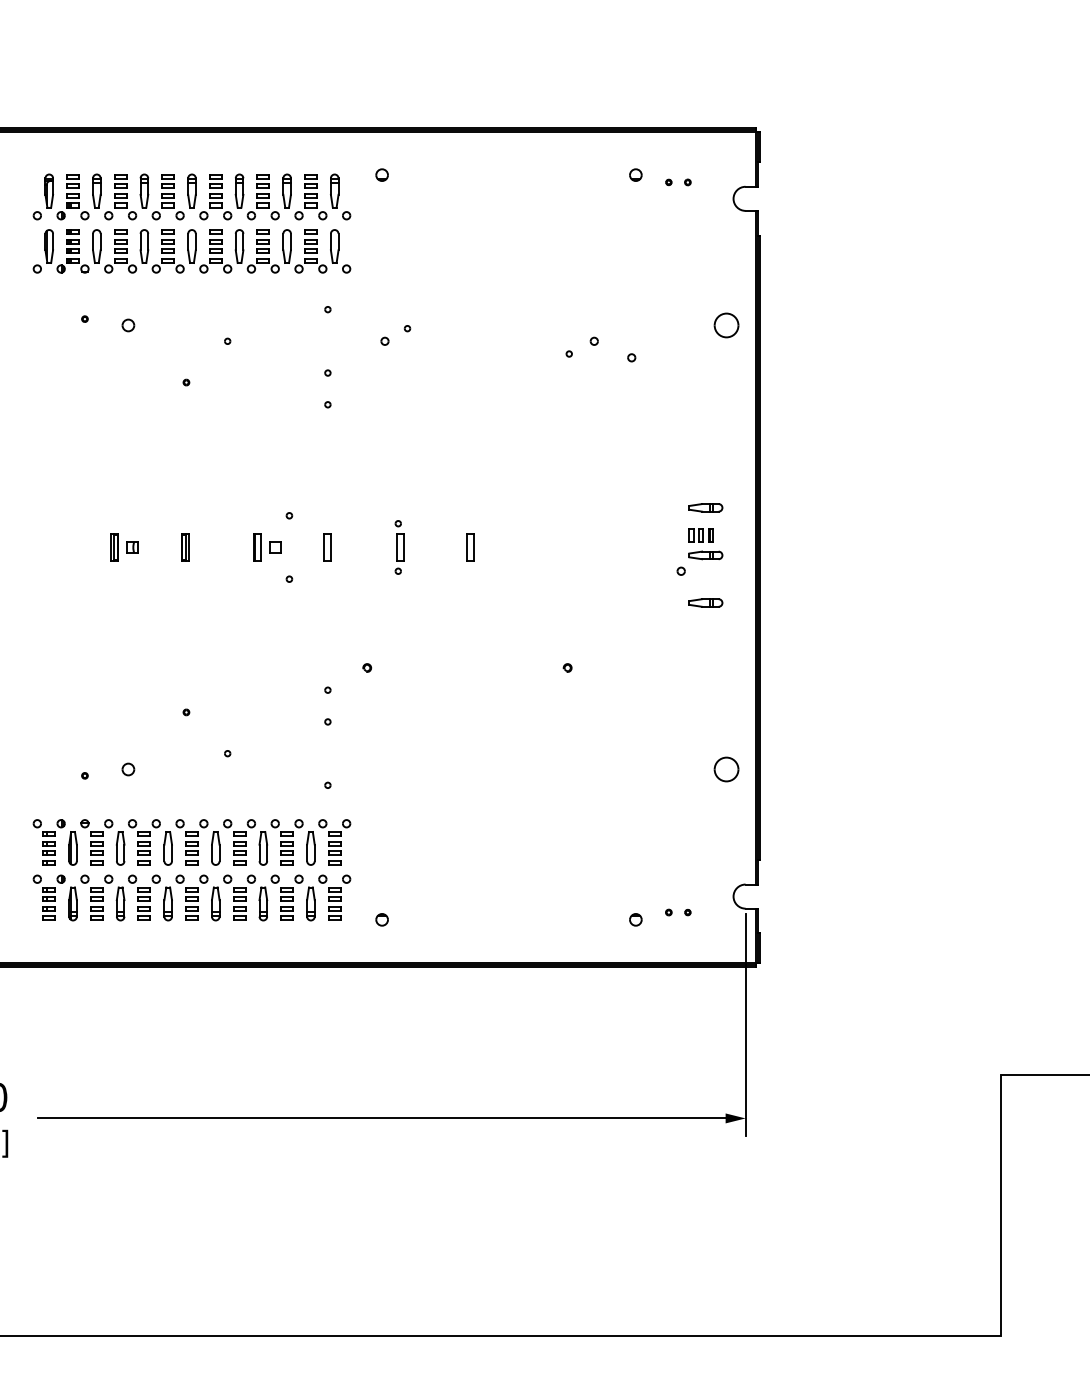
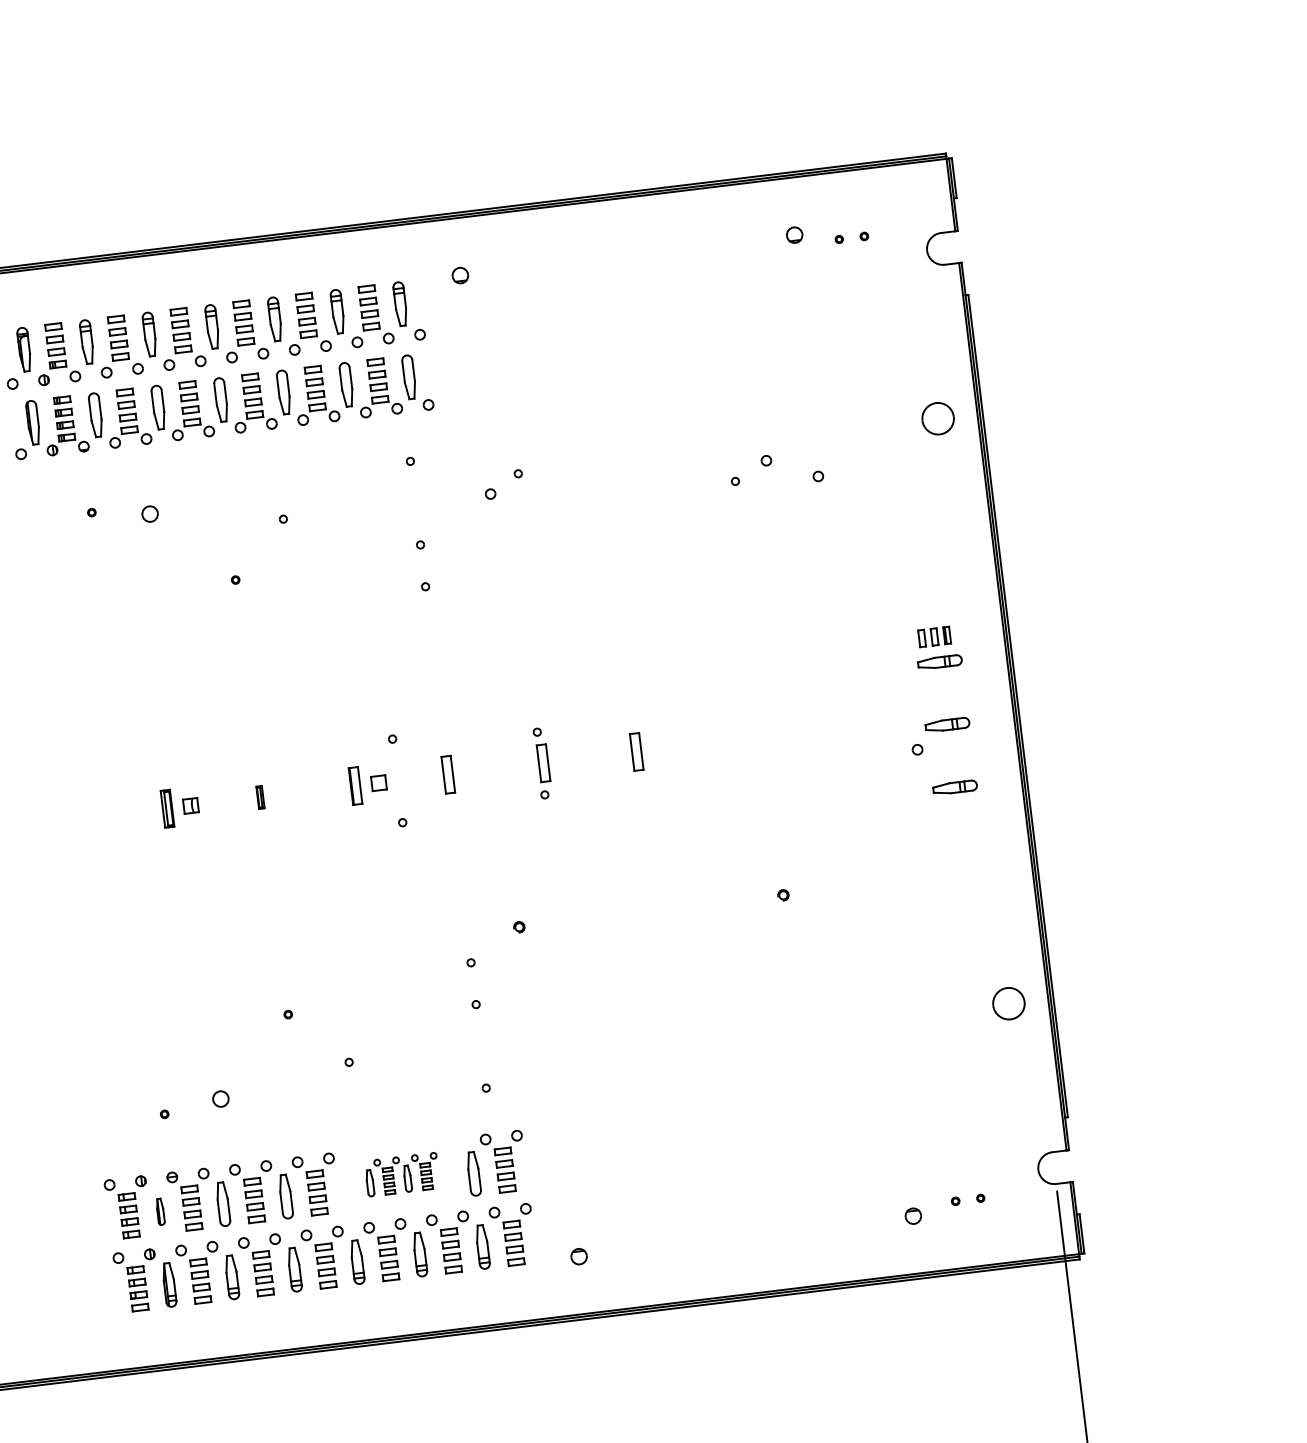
part: (700, 535) -> (933, 637), moved
part: (185, 547) -> (260, 797), size x0.6
part: (257, 842) -> (402, 1174), size x0.6
part: (72, 848) -> (159, 1212), size x0.6

